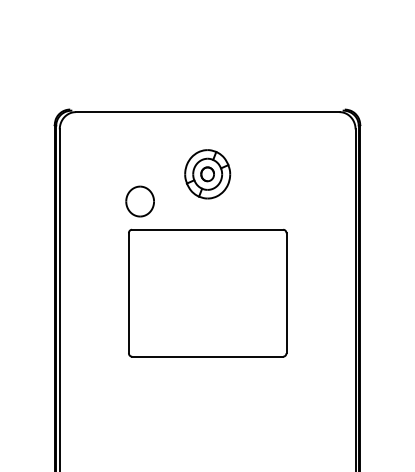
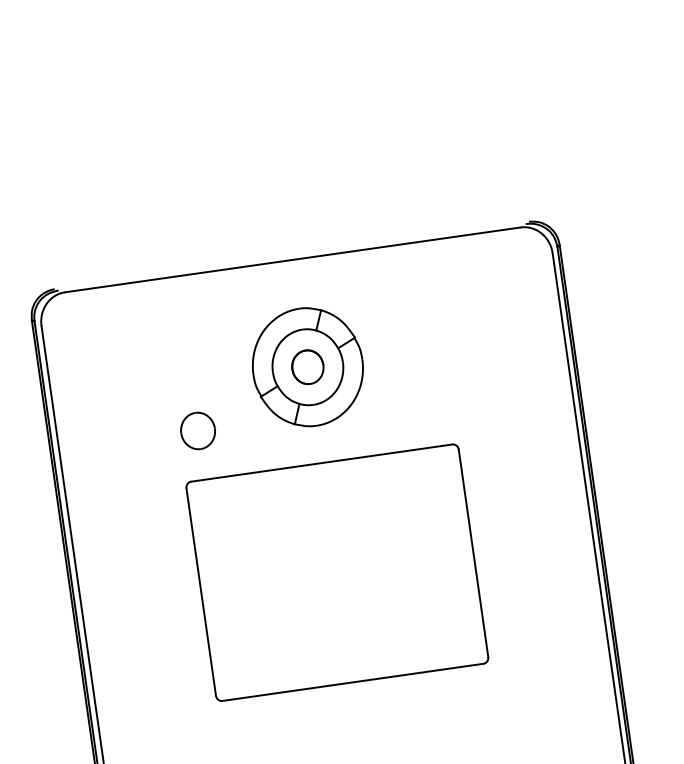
part: (207, 174) -> (307, 367), size x1.4
part: (139, 201) -> (197, 431), size x0.7

